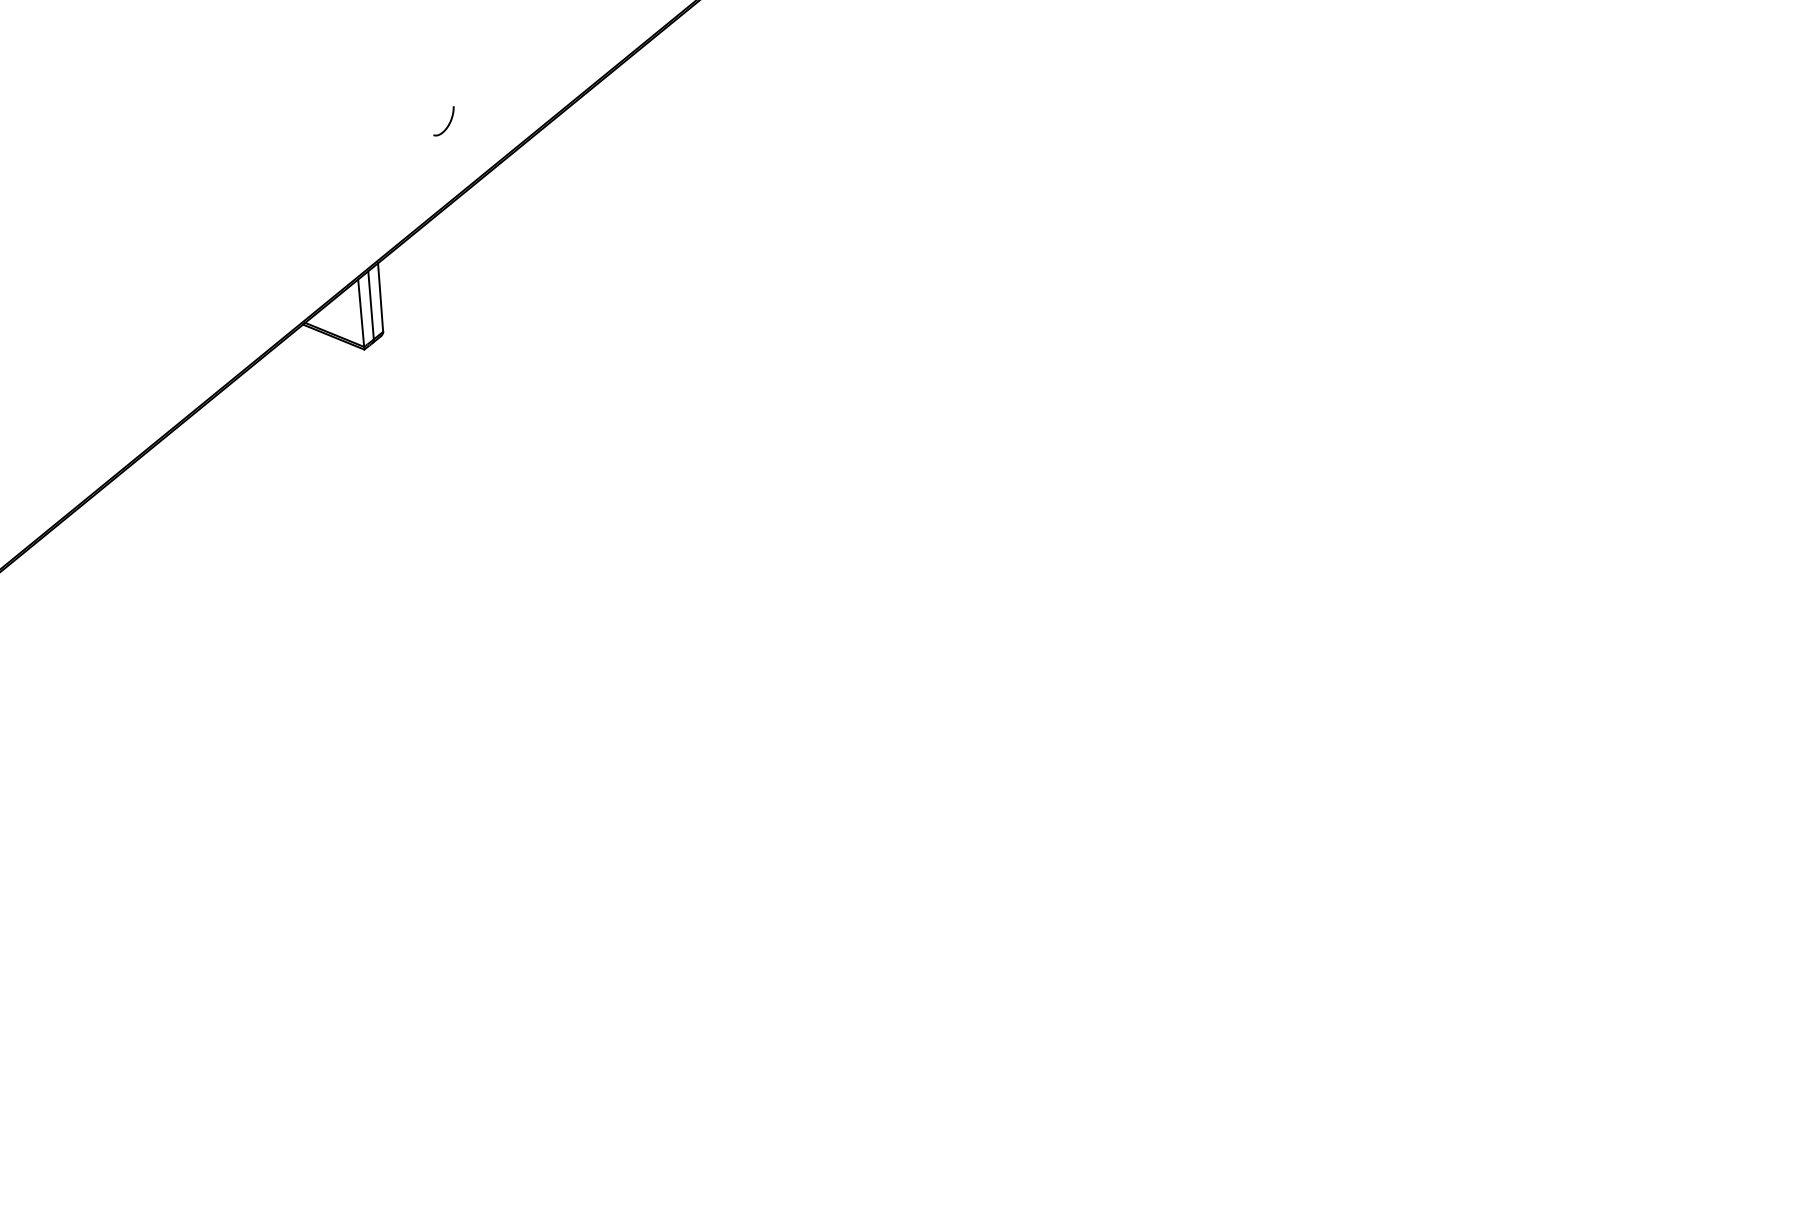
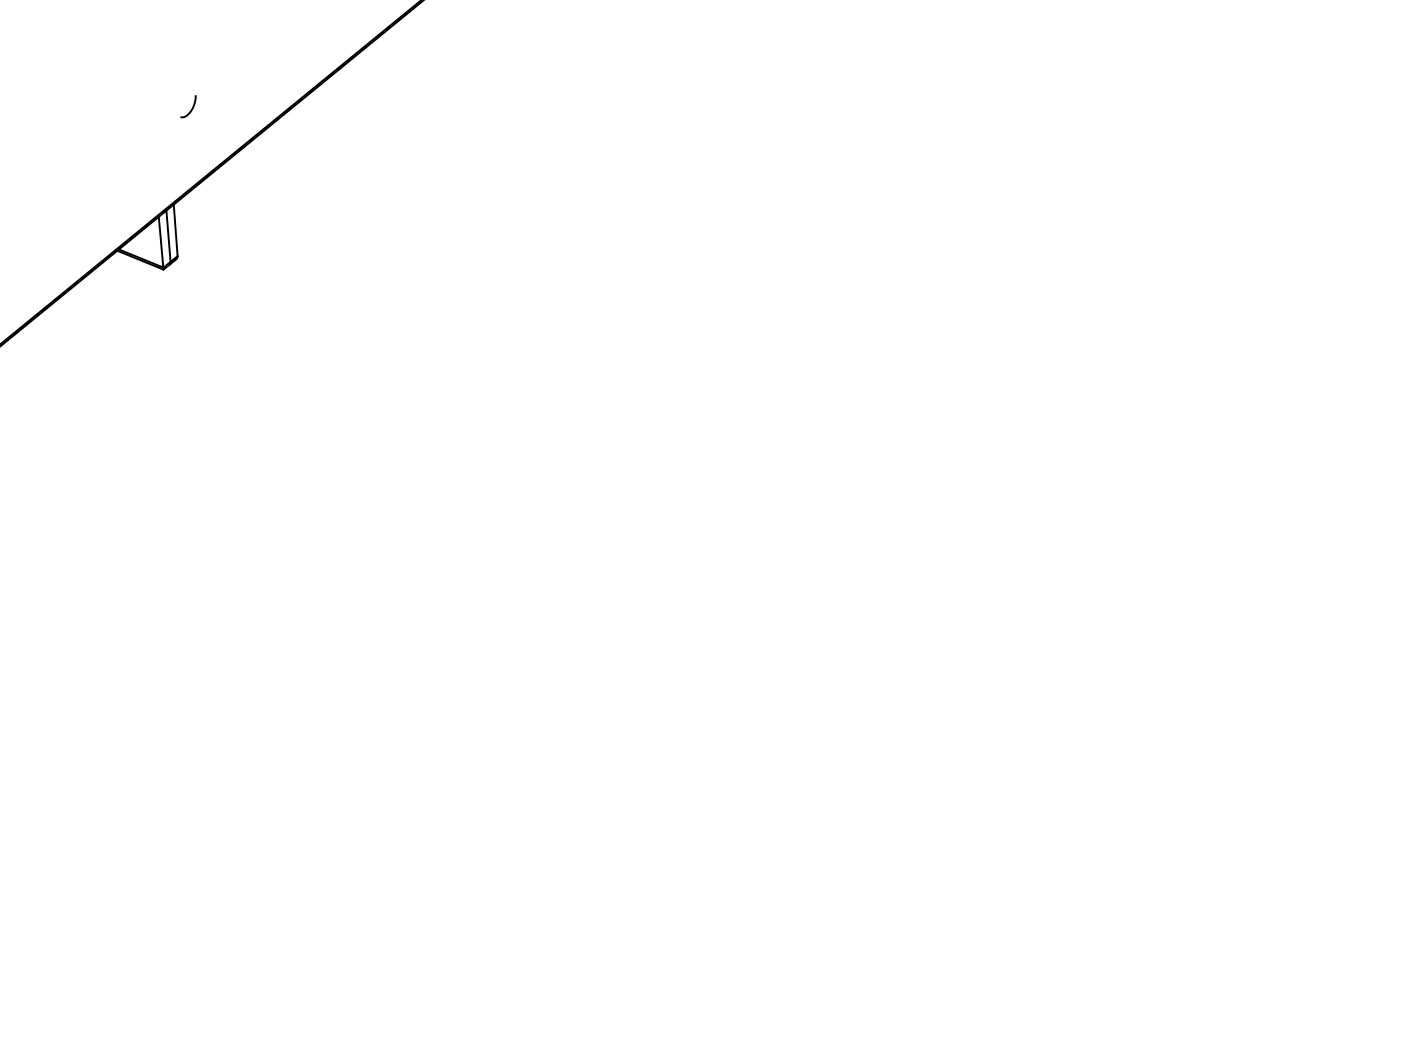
curve: (448, 123) -> (191, 108), moved

